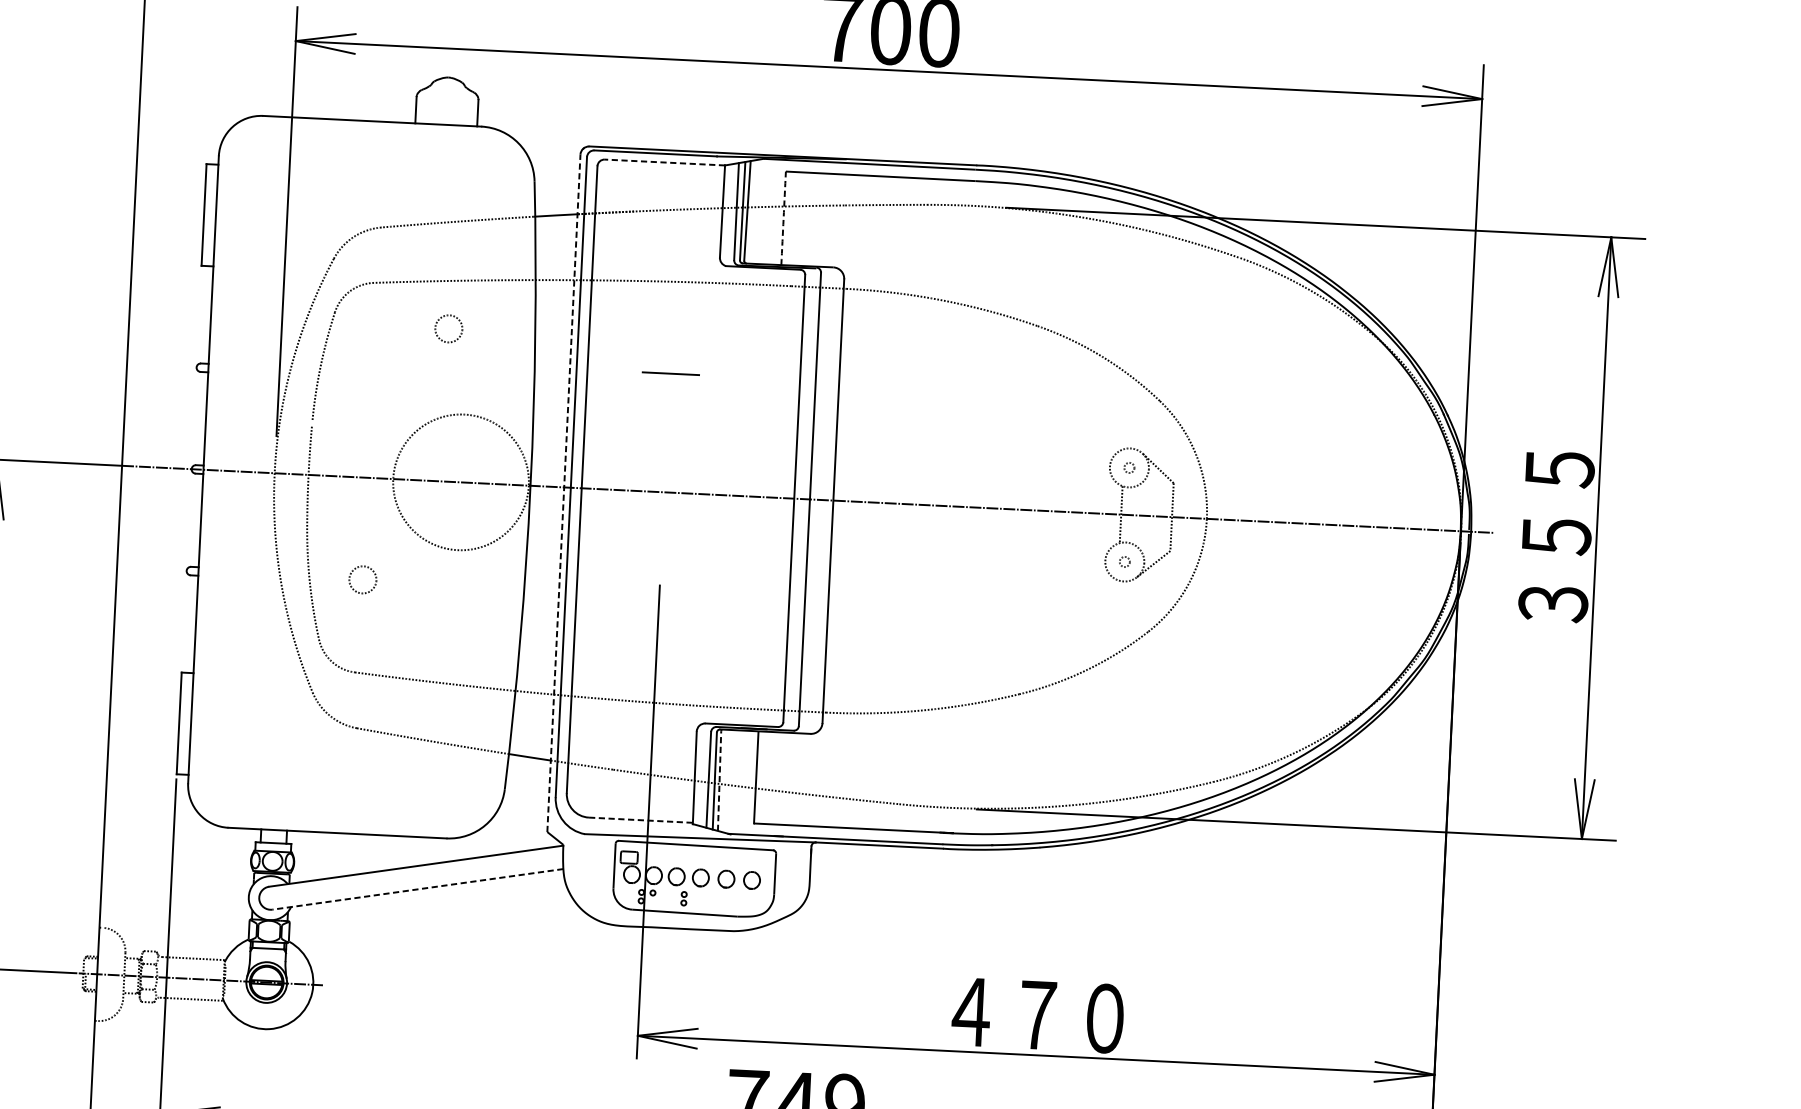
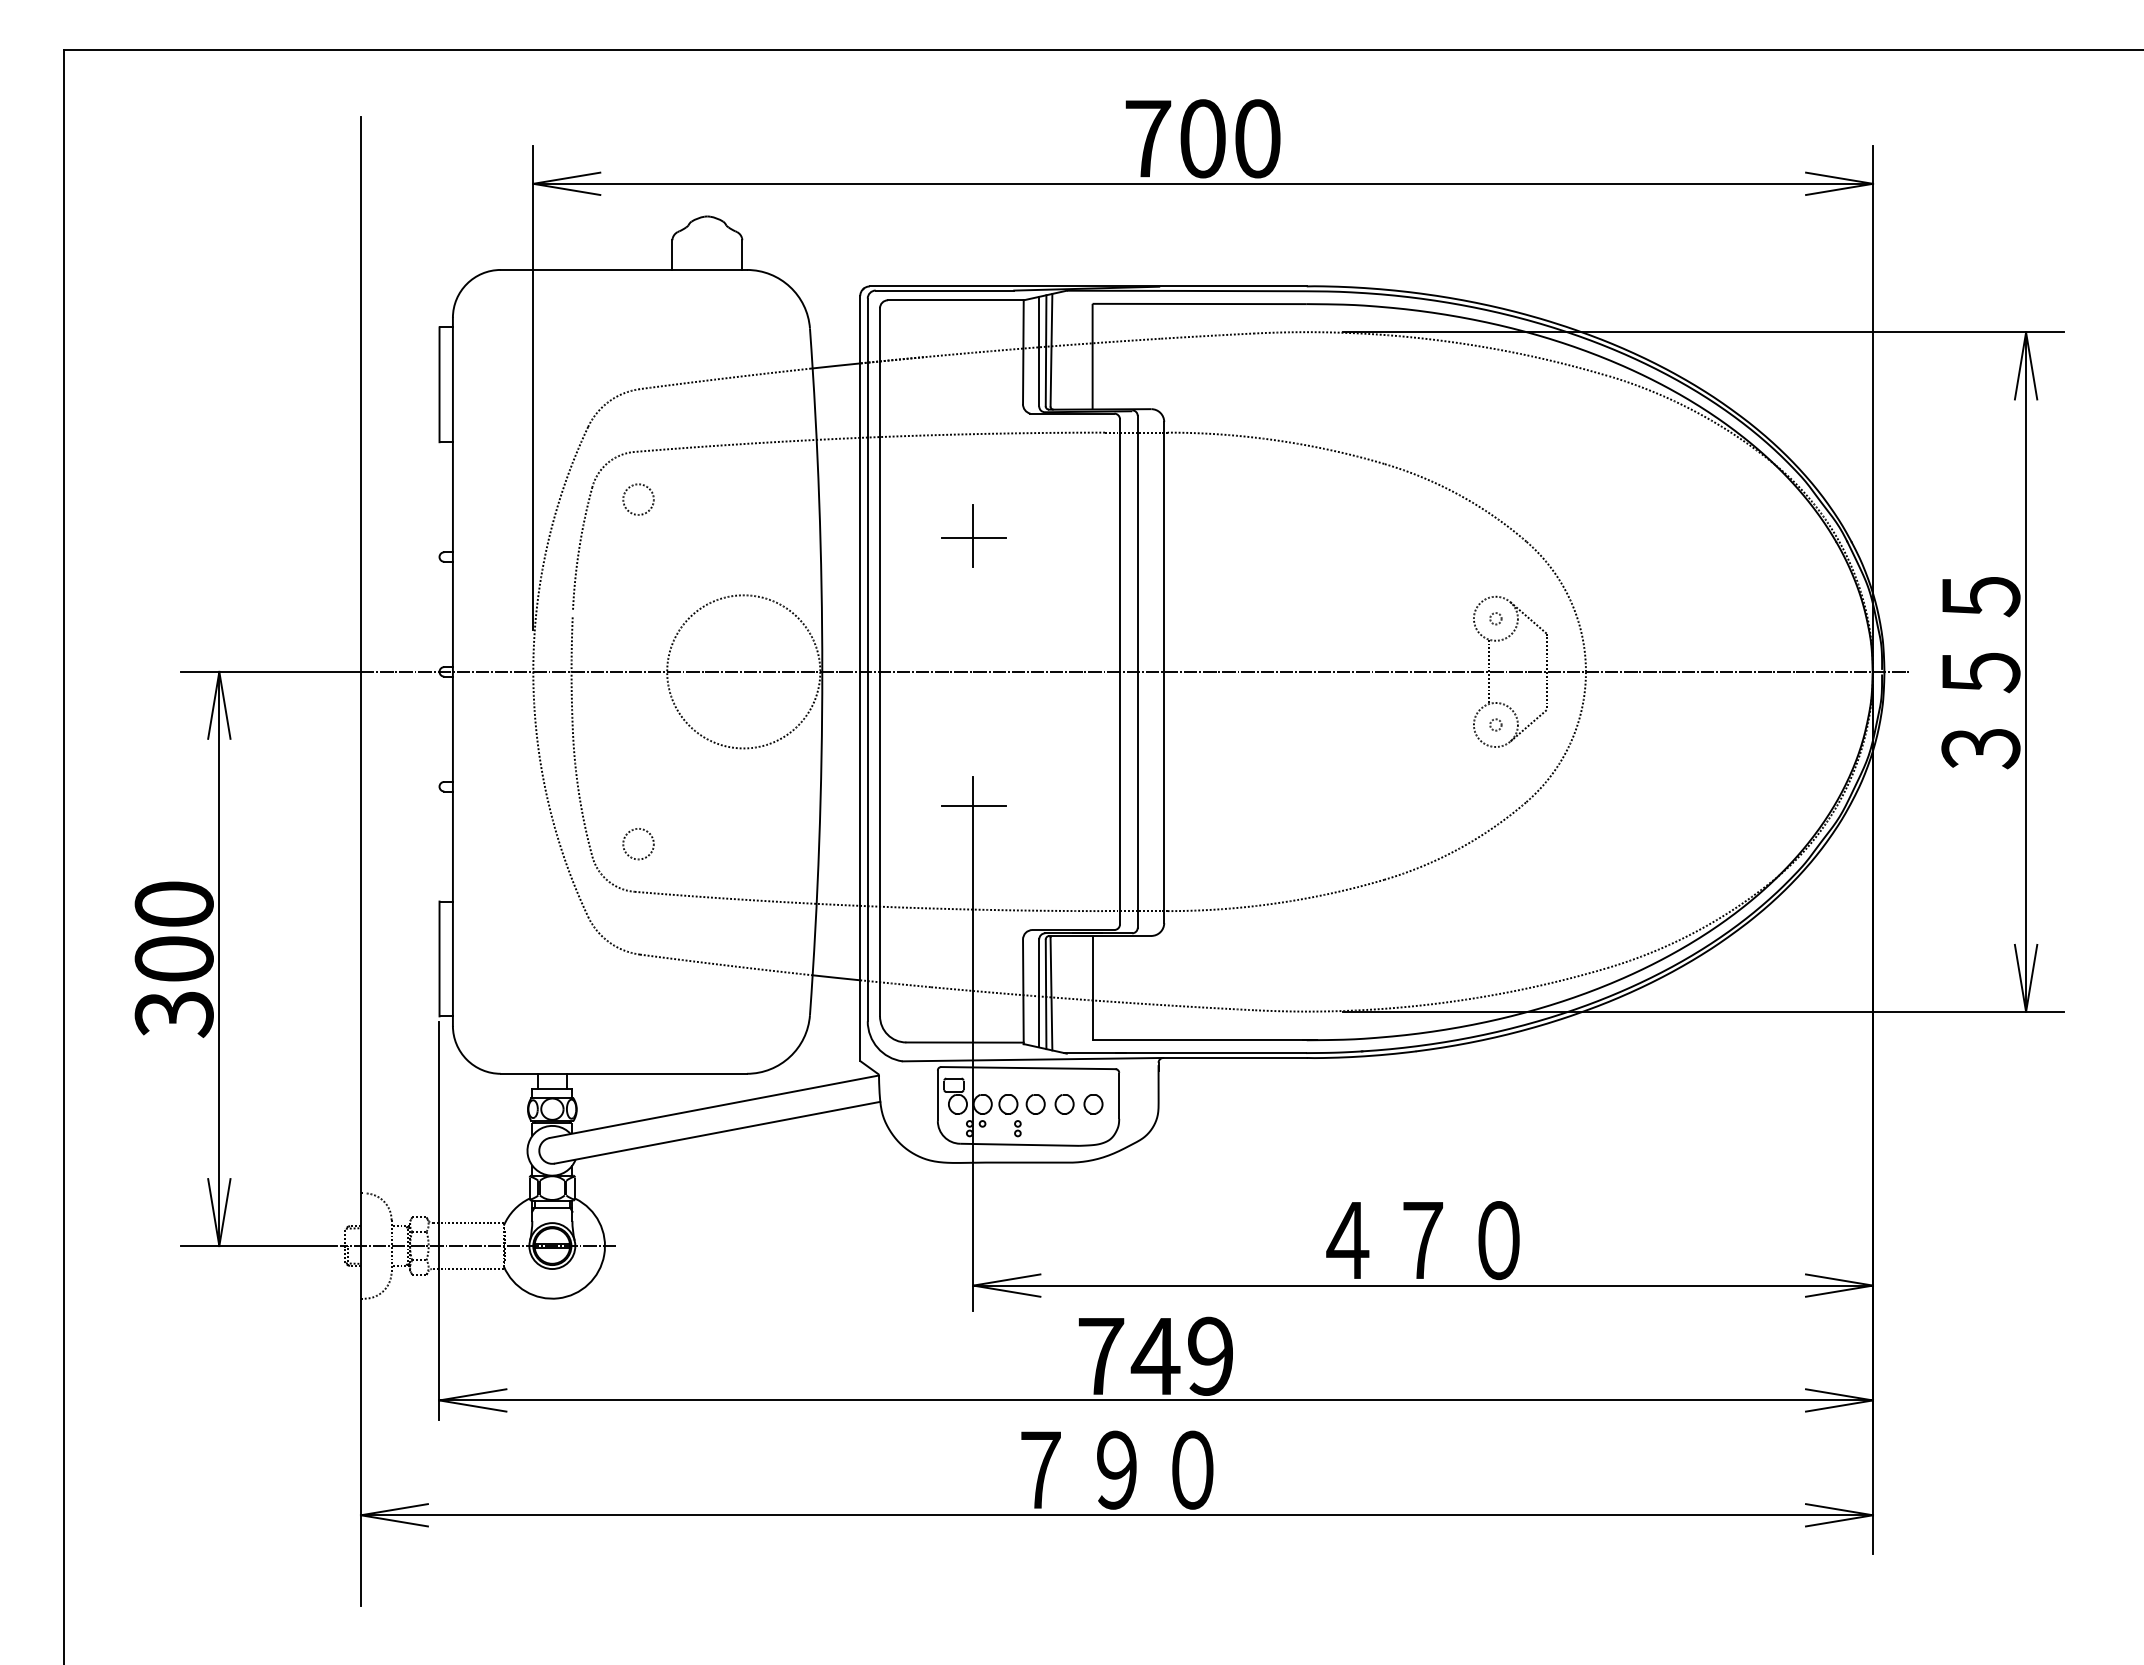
line: (664, 162) -> (955, 300), dashed -> solid
arc: (783, 218) -> (1092, 356), dashed -> solid
circle: (448, 328) -> (638, 499), moved
line: (670, 371) -> (973, 535), added
line: (564, 493) -> (860, 678), dashed -> solid
circle: (362, 580) -> (638, 844), moved
line: (658, 610) -> (973, 805), added
line: (719, 780) -> (1051, 993), dashed -> solid
line: (641, 820) -> (965, 1042), dashed -> solid
line: (417, 889) -> (717, 1132), dashed -> solid

